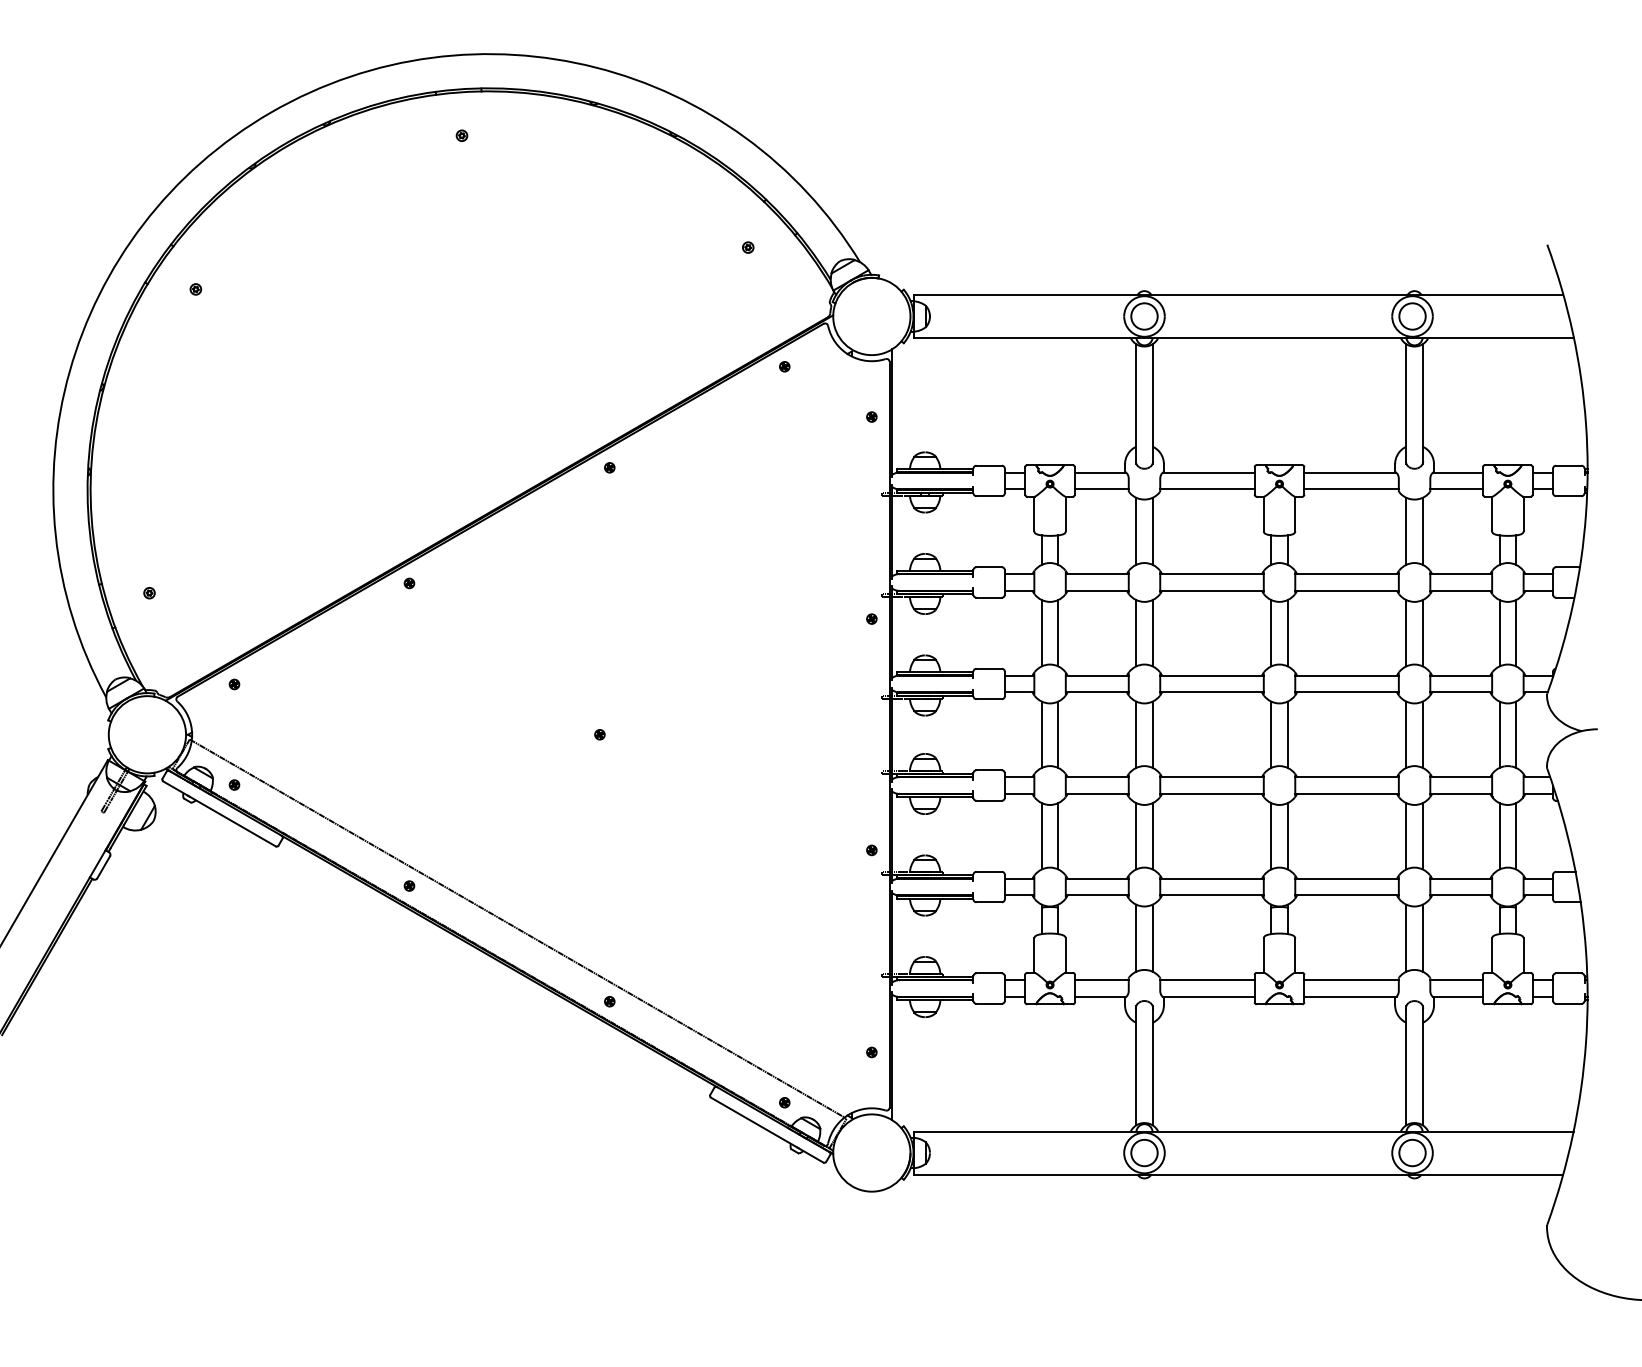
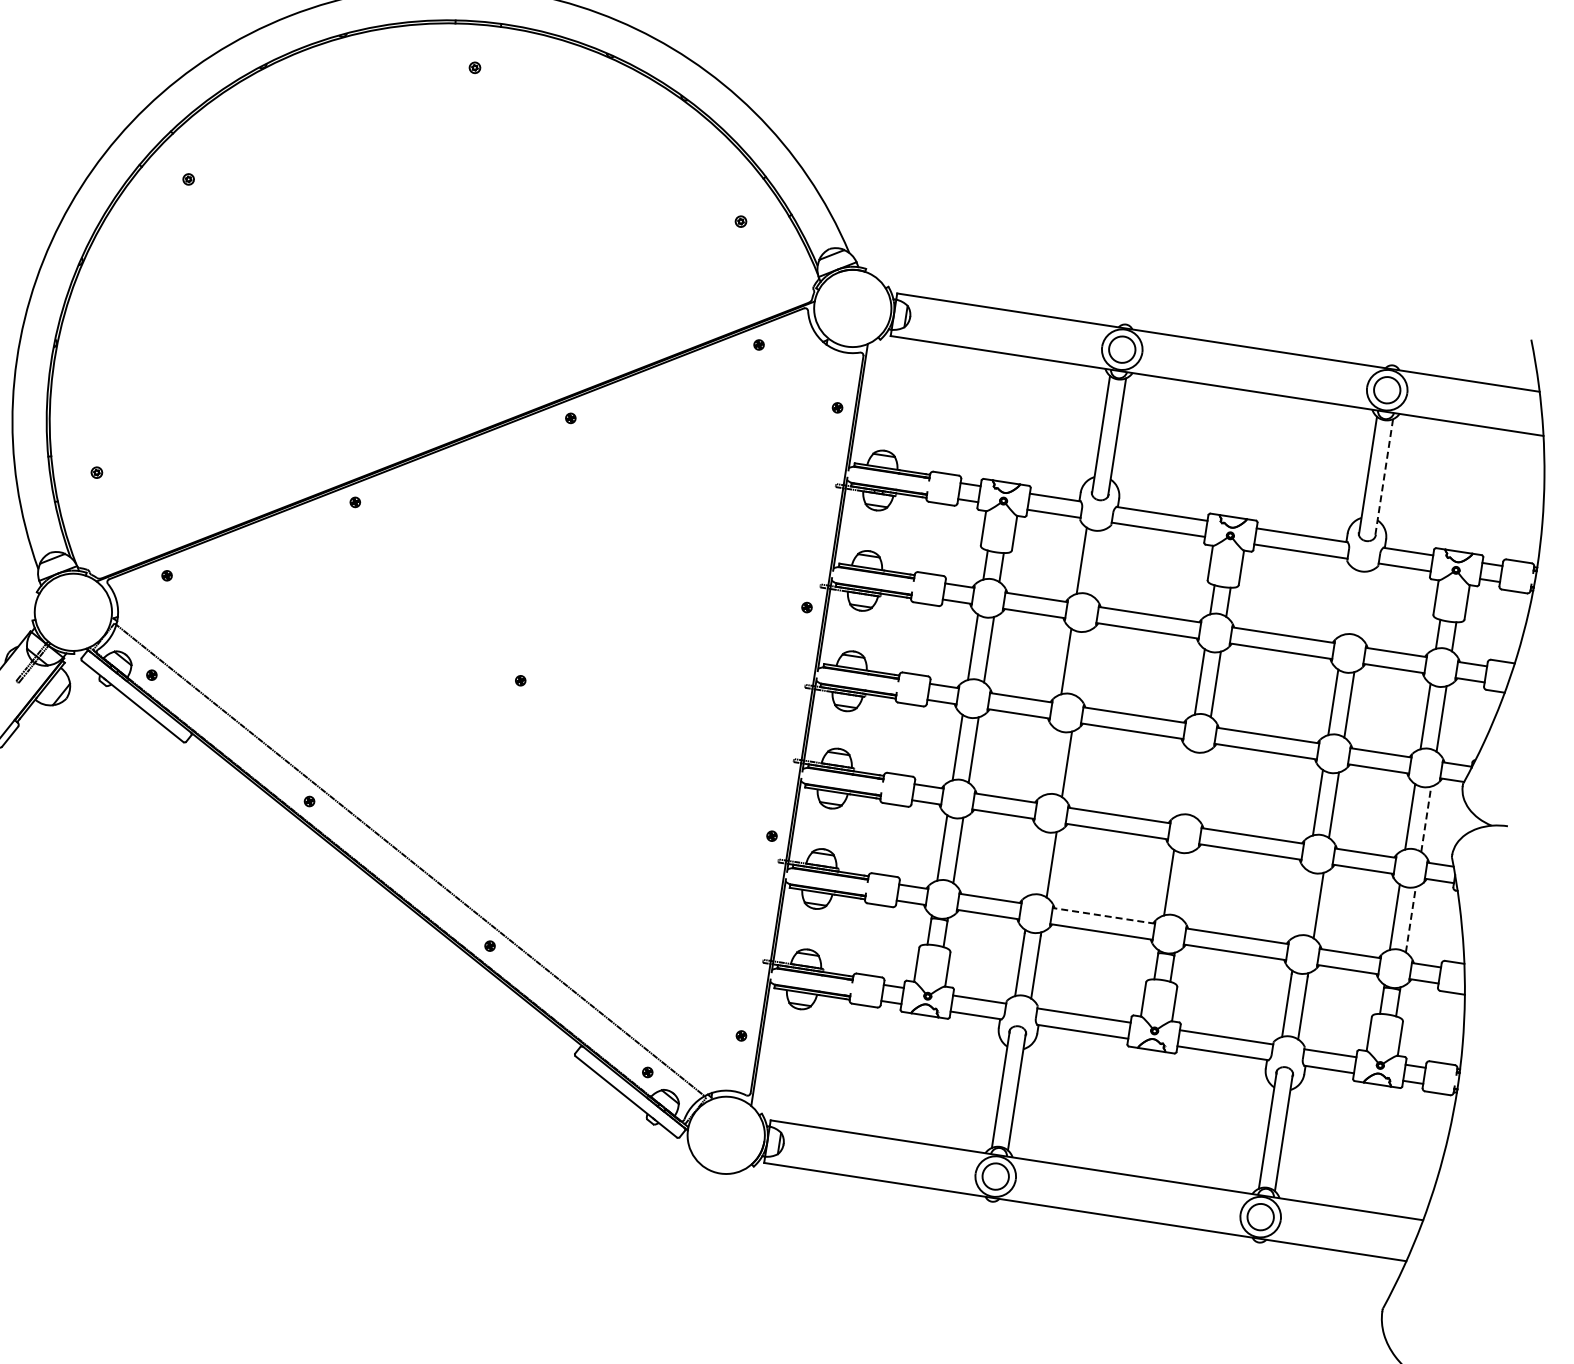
line: (1422, 404) -> (1383, 478), solid -> dashed
line: (1152, 530) -> (1097, 562), removed
line: (1406, 530) -> (1348, 600), removed
line: (1422, 530) -> (1364, 603), removed
line: (1152, 633) -> (1082, 664), removed
line: (1136, 734) -> (1051, 761), removed
line: (1271, 734) -> (1184, 782), removed
line: (1287, 734) -> (1200, 784), removed
line: (1516, 734) -> (1426, 819), solid -> dashed
line: (1516, 835) -> (1411, 918), solid -> dashed
line: (1136, 836) -> (1035, 862), removed
line: (1287, 836) -> (1184, 885), removed
line: (1406, 836) -> (1302, 903), removed
line: (1212, 878) -> (1104, 915), solid -> dashed

